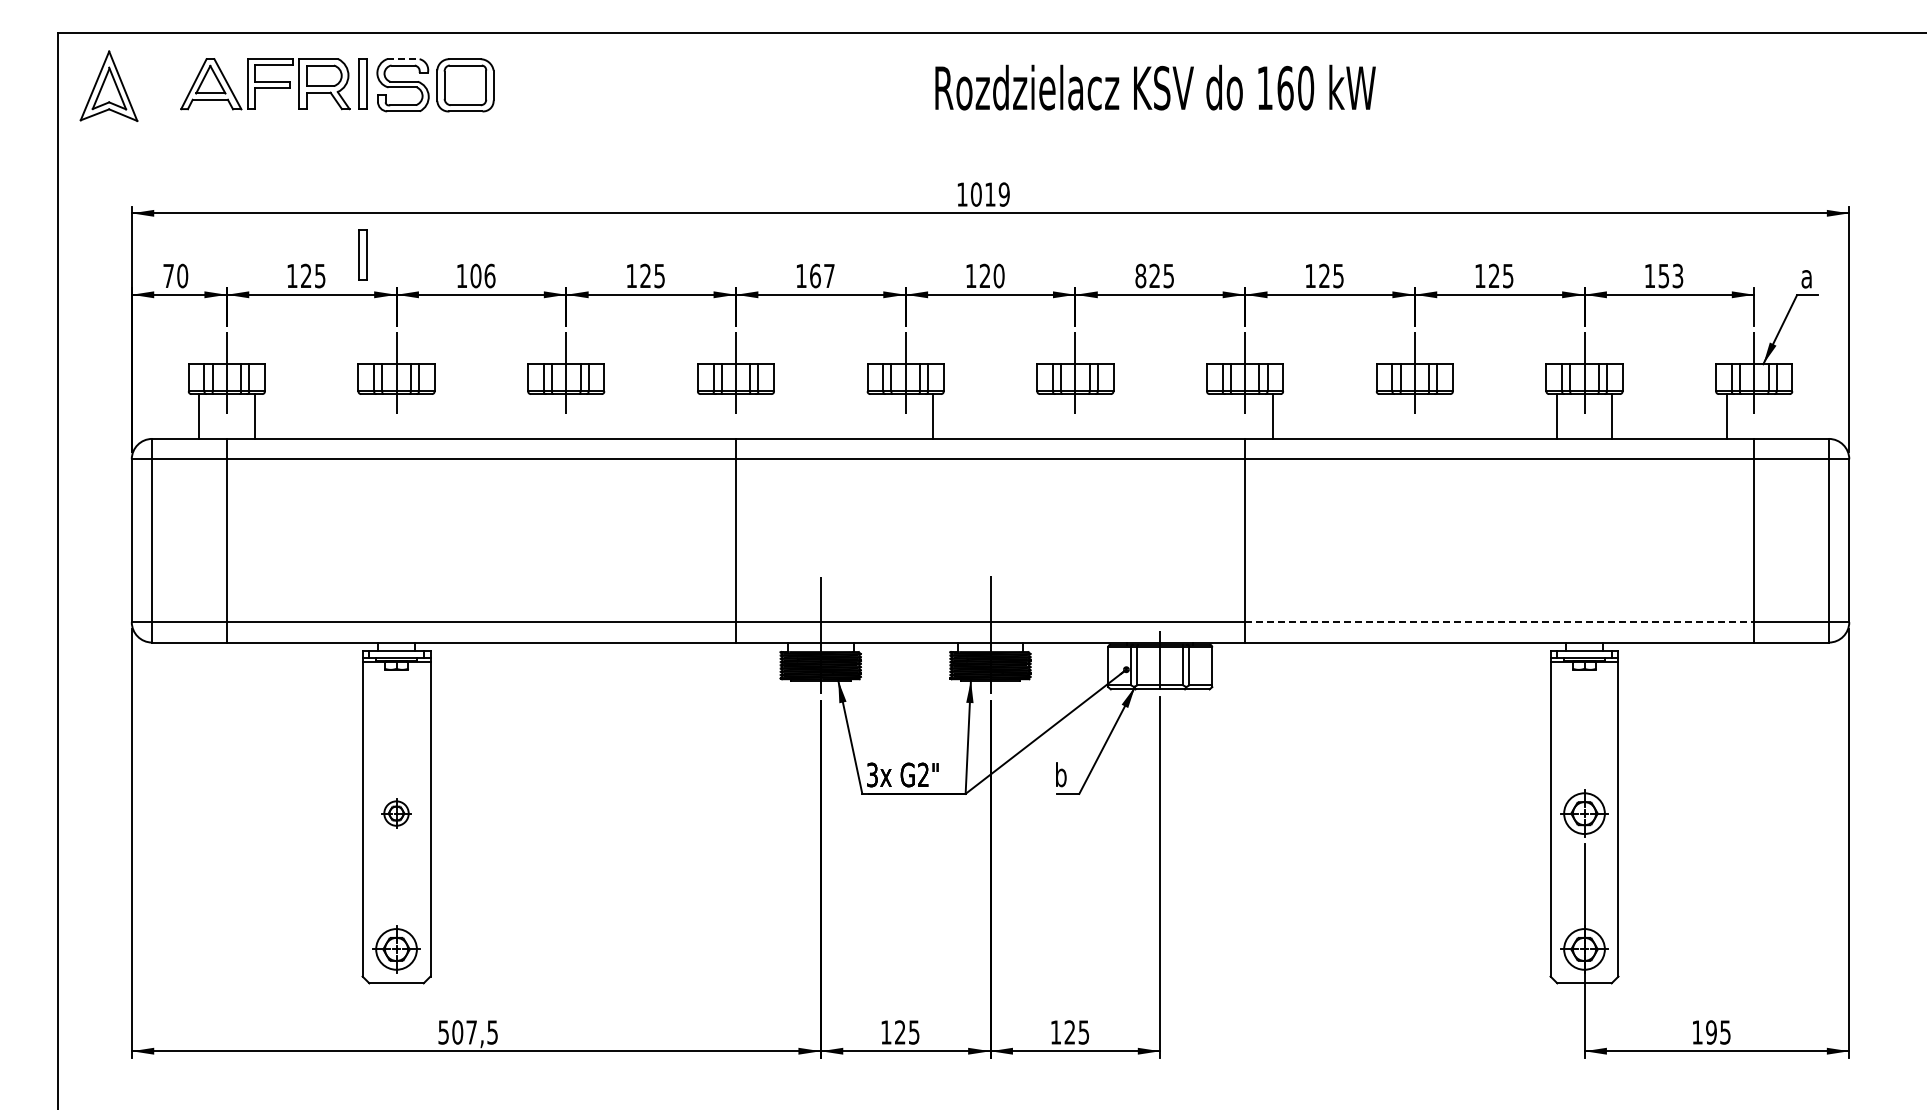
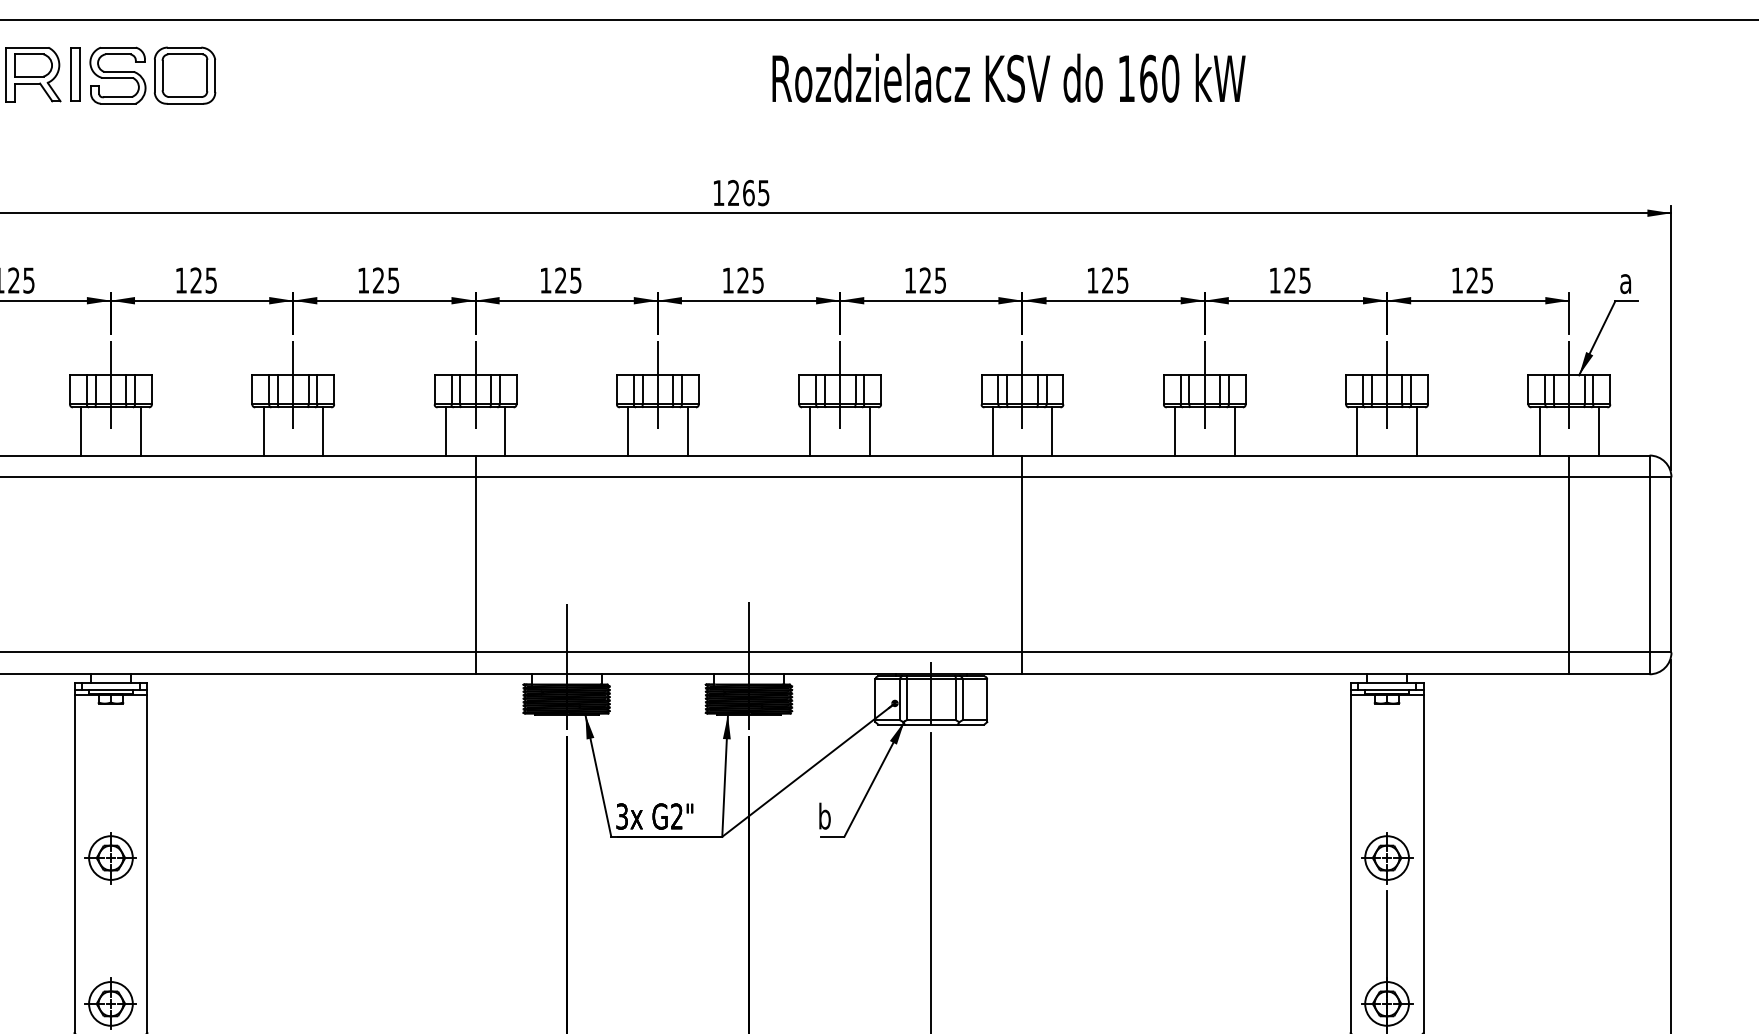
line: (403, 59) -> (118, 47), dashed -> solid
text: (1155, 87) -> (1008, 78), moved
text: (989, 194) -> (747, 192), 1019 -> 1265
part: (362, 254) -> (74, 257), removed
text: (482, 275) -> (203, 279), 106 -> 125
text: (822, 275) -> (568, 279), 167 -> 125
text: (998, 275) -> (757, 279), 120 -> 125
text: (1140, 275) -> (910, 279), 825 -> 125
text: (1670, 275) -> (1479, 279), 153 -> 125
line: (368, 416) -> (80, 431), added
line: (424, 416) -> (140, 431), added
line: (538, 416) -> (263, 431), added
line: (593, 416) -> (322, 431), added
line: (708, 416) -> (446, 431), added
line: (763, 416) -> (505, 431), added
line: (877, 416) -> (627, 431), added
line: (1047, 416) -> (810, 431), added
line: (1103, 416) -> (870, 431), added
line: (1217, 416) -> (992, 431), added
line: (1387, 416) -> (1175, 431), added
line: (1442, 416) -> (1234, 431), added
line: (1781, 416) -> (1598, 431), added
line: (1499, 622) -> (1295, 652), dashed -> solid
part: (396, 813) -> (110, 857), size x1.67

